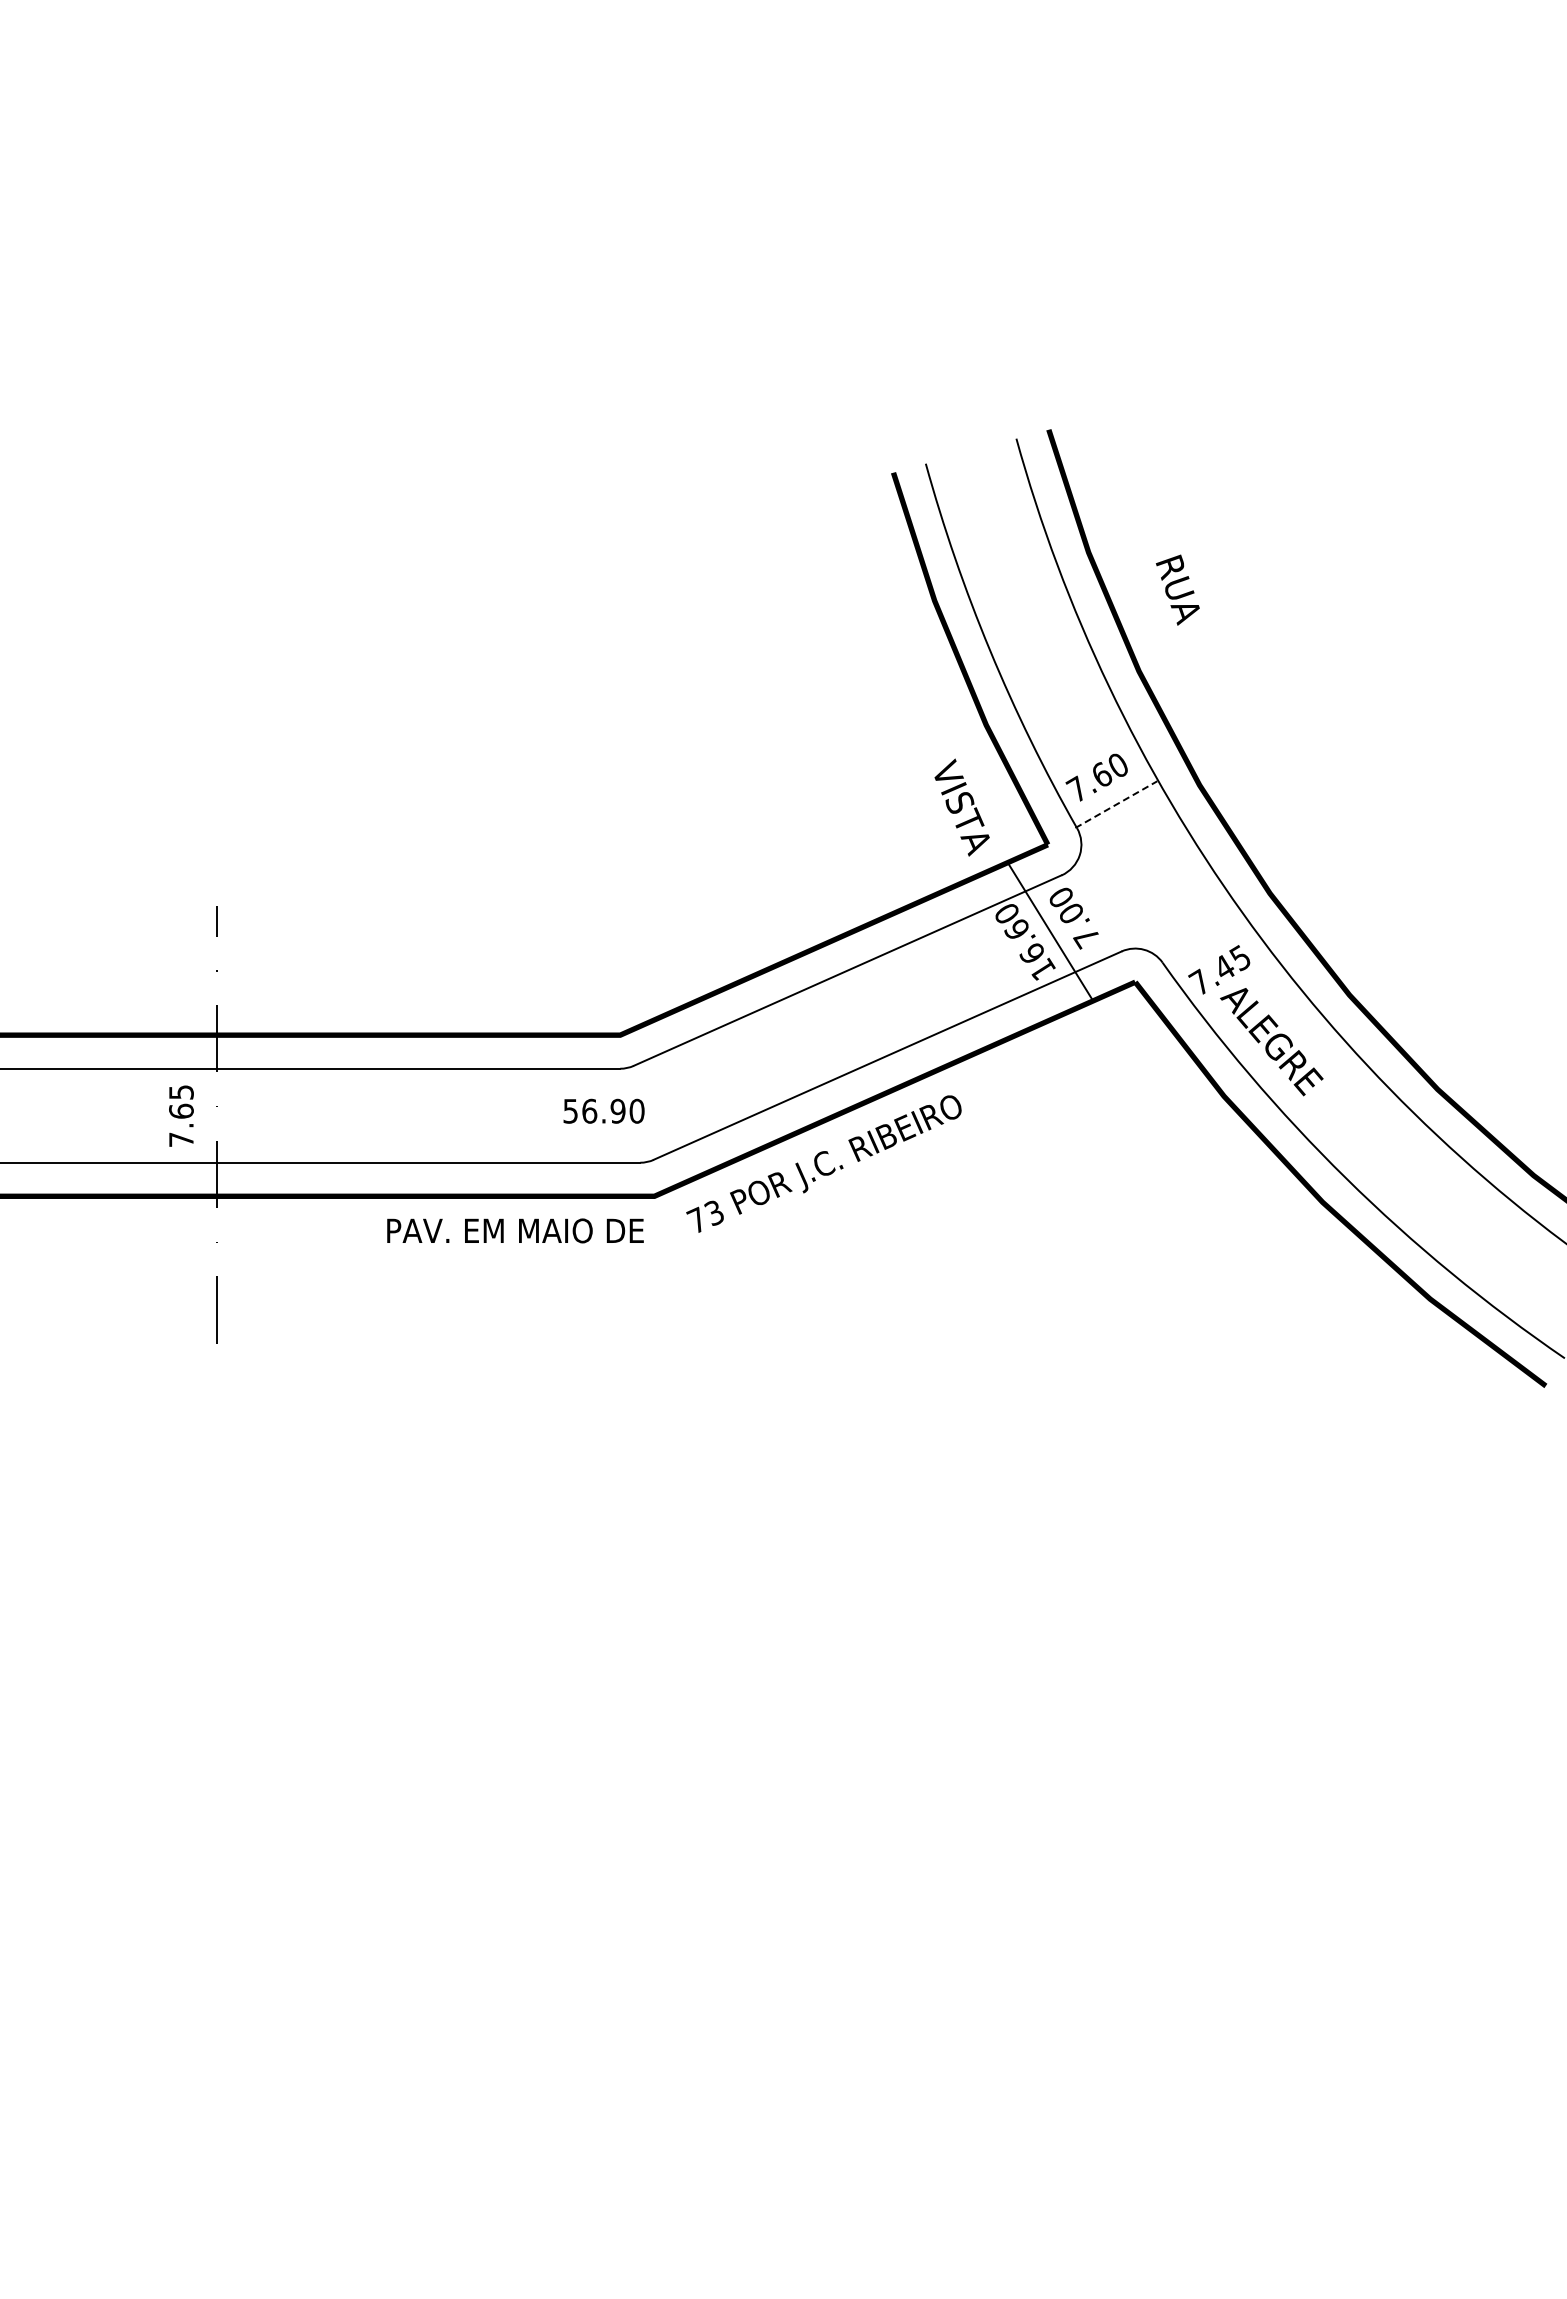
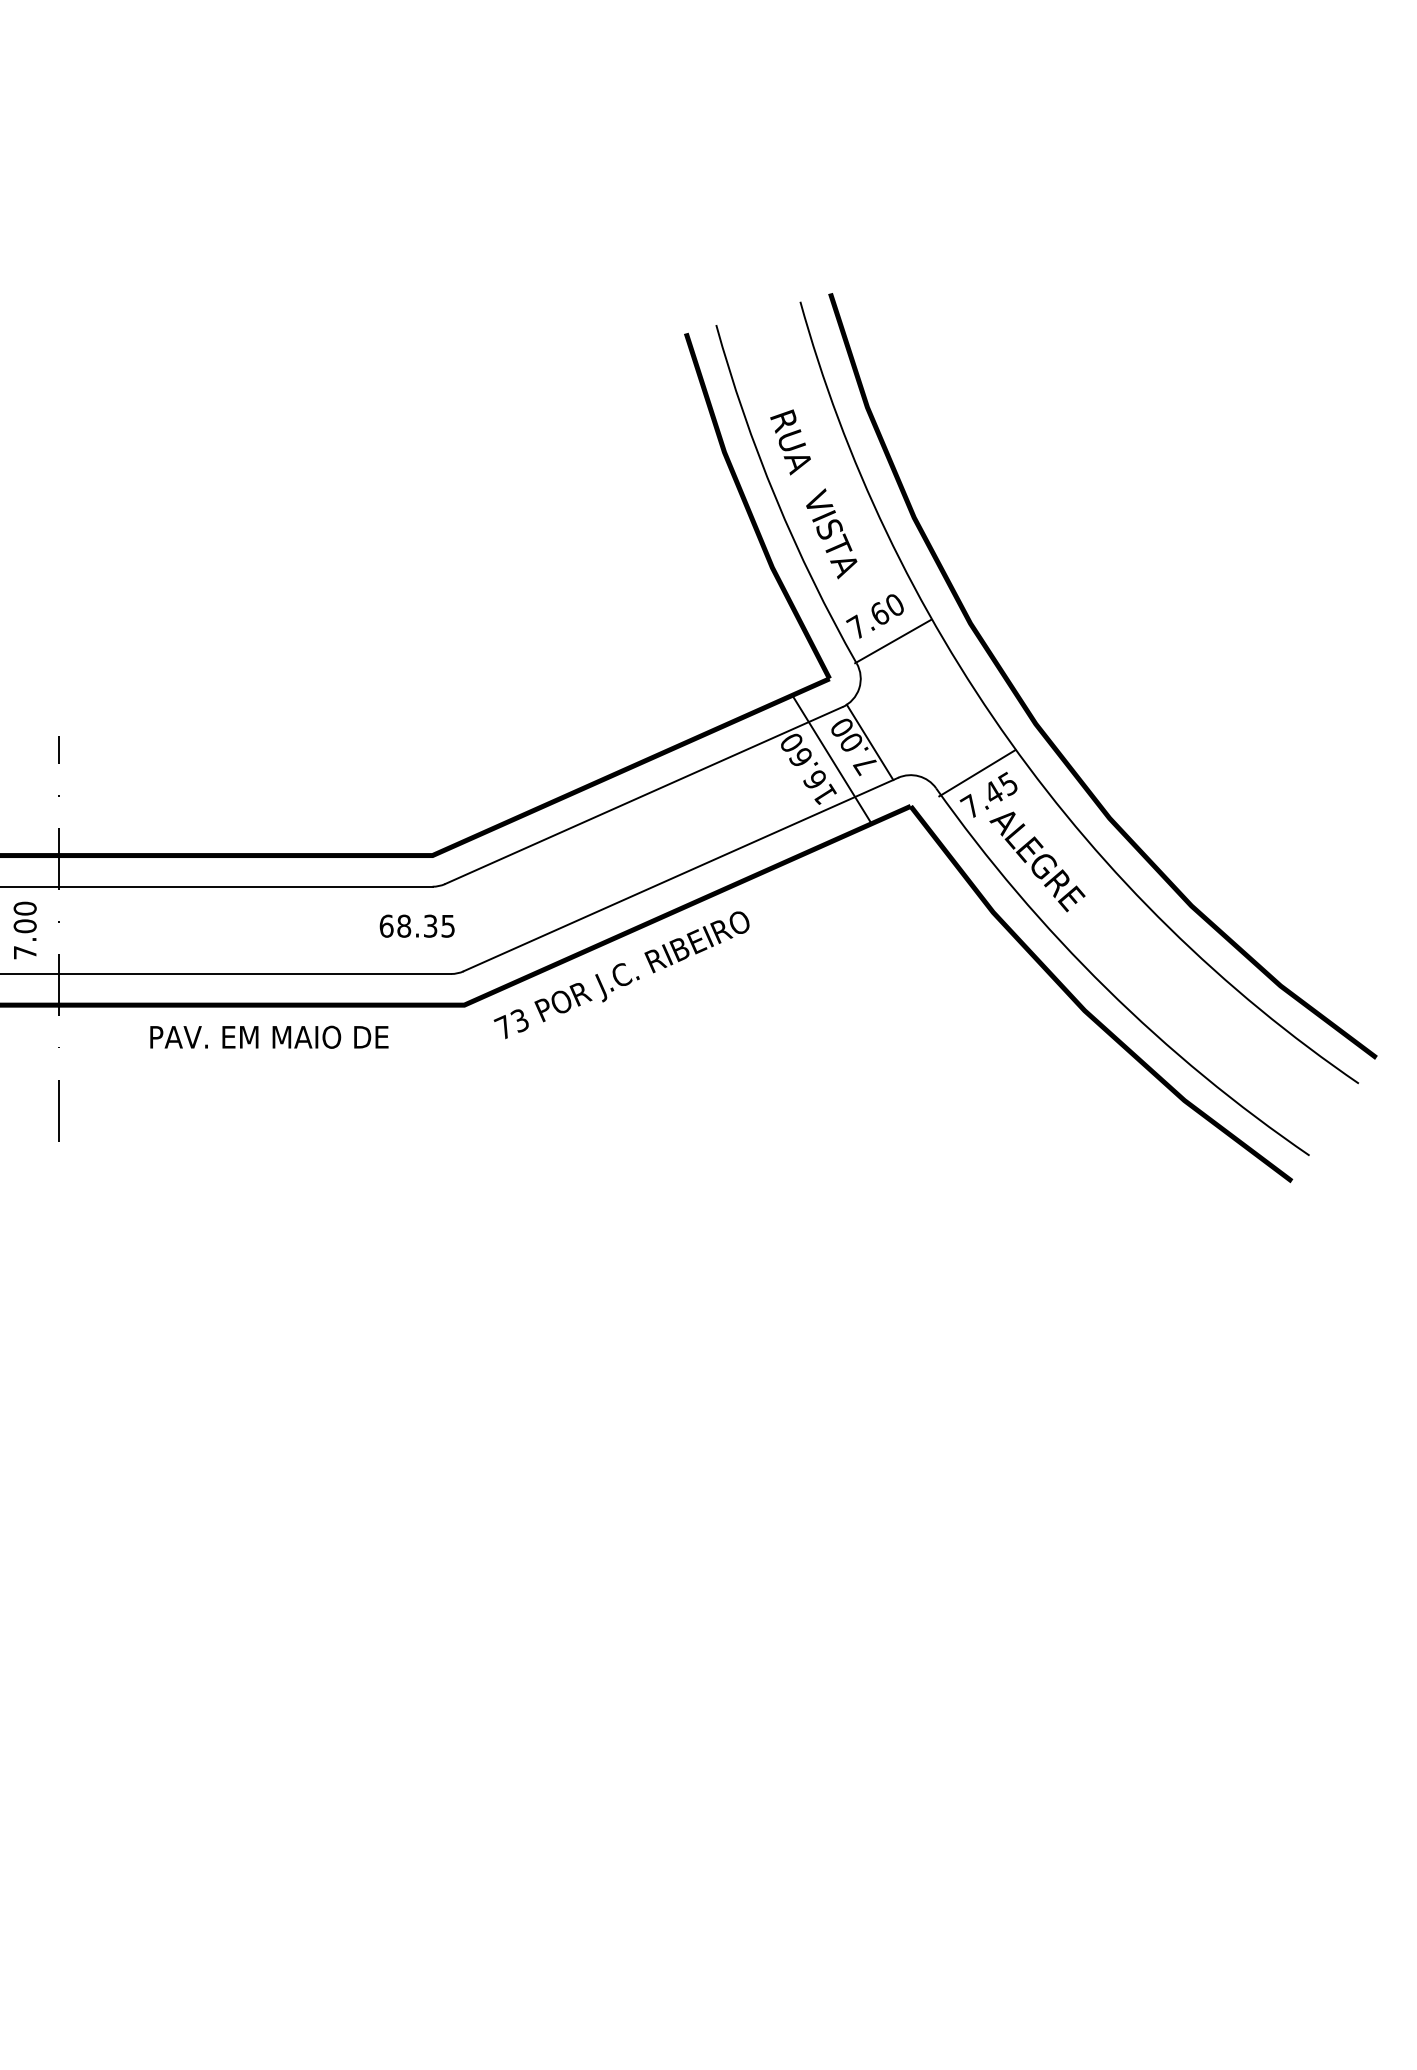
text: (1177, 589) -> (790, 441), moved
line: (1116, 804) -> (893, 641), dashed -> solid
text: (961, 807) -> (831, 533), moved
line: (1091, 912) -> (870, 741), added
line: (1207, 946) -> (977, 773), added
text: (181, 1101) -> (25, 917), 7.65 -> 7.00
text: (603, 1110) -> (417, 925), 56.90 -> 68.35
text: (515, 1230) -> (269, 1036), moved

